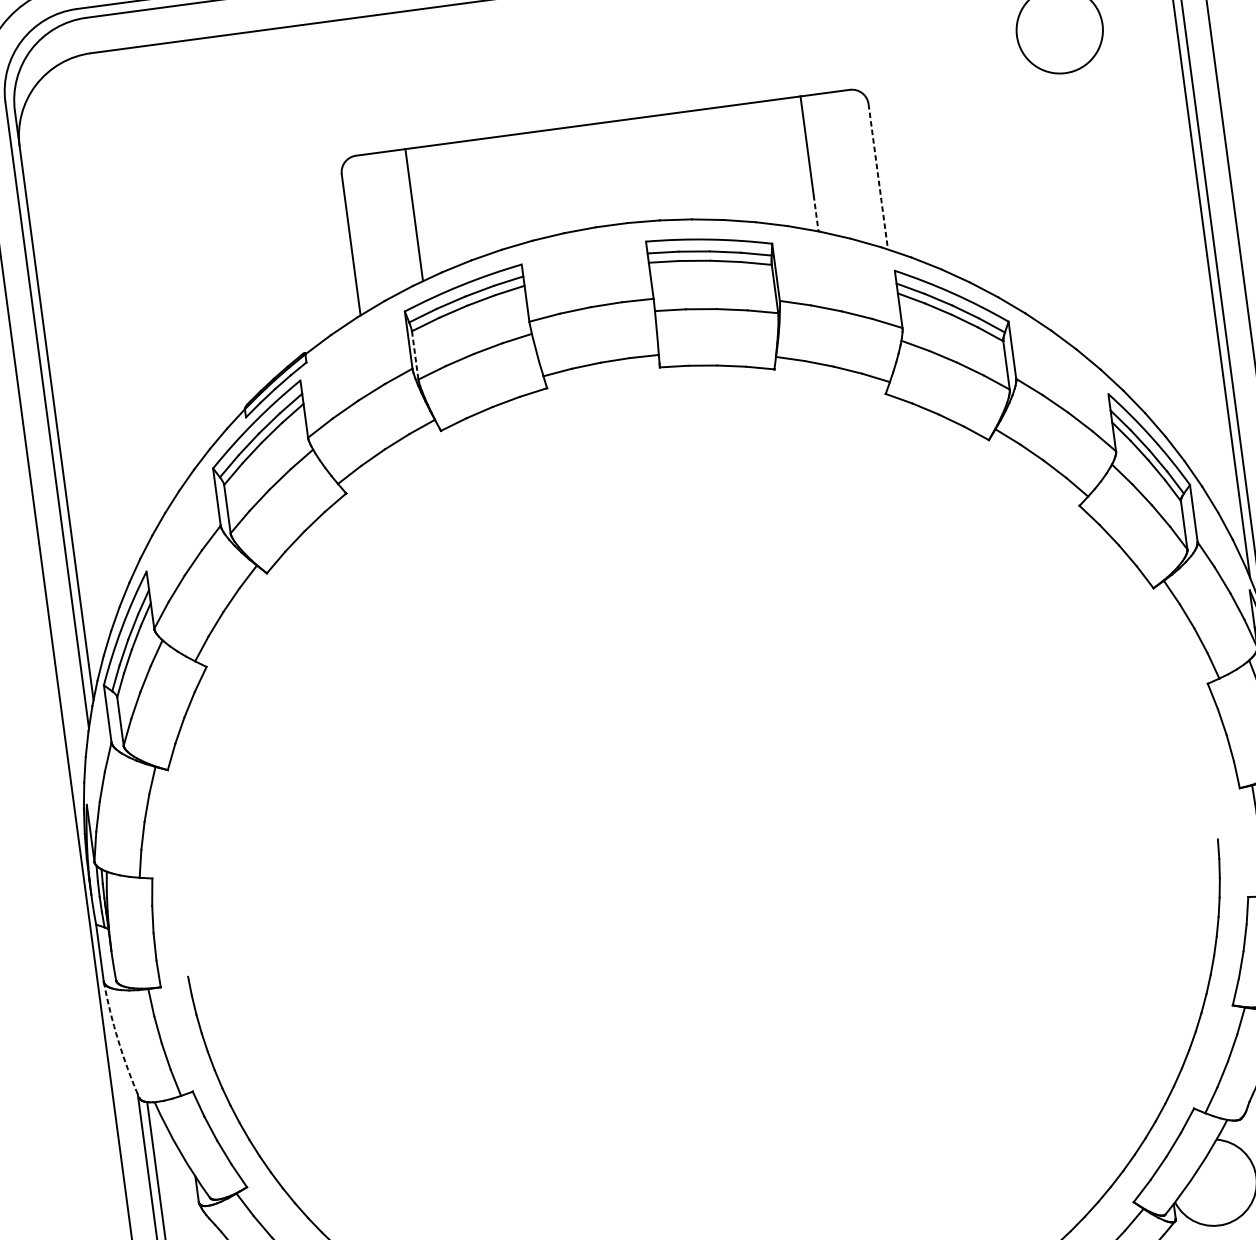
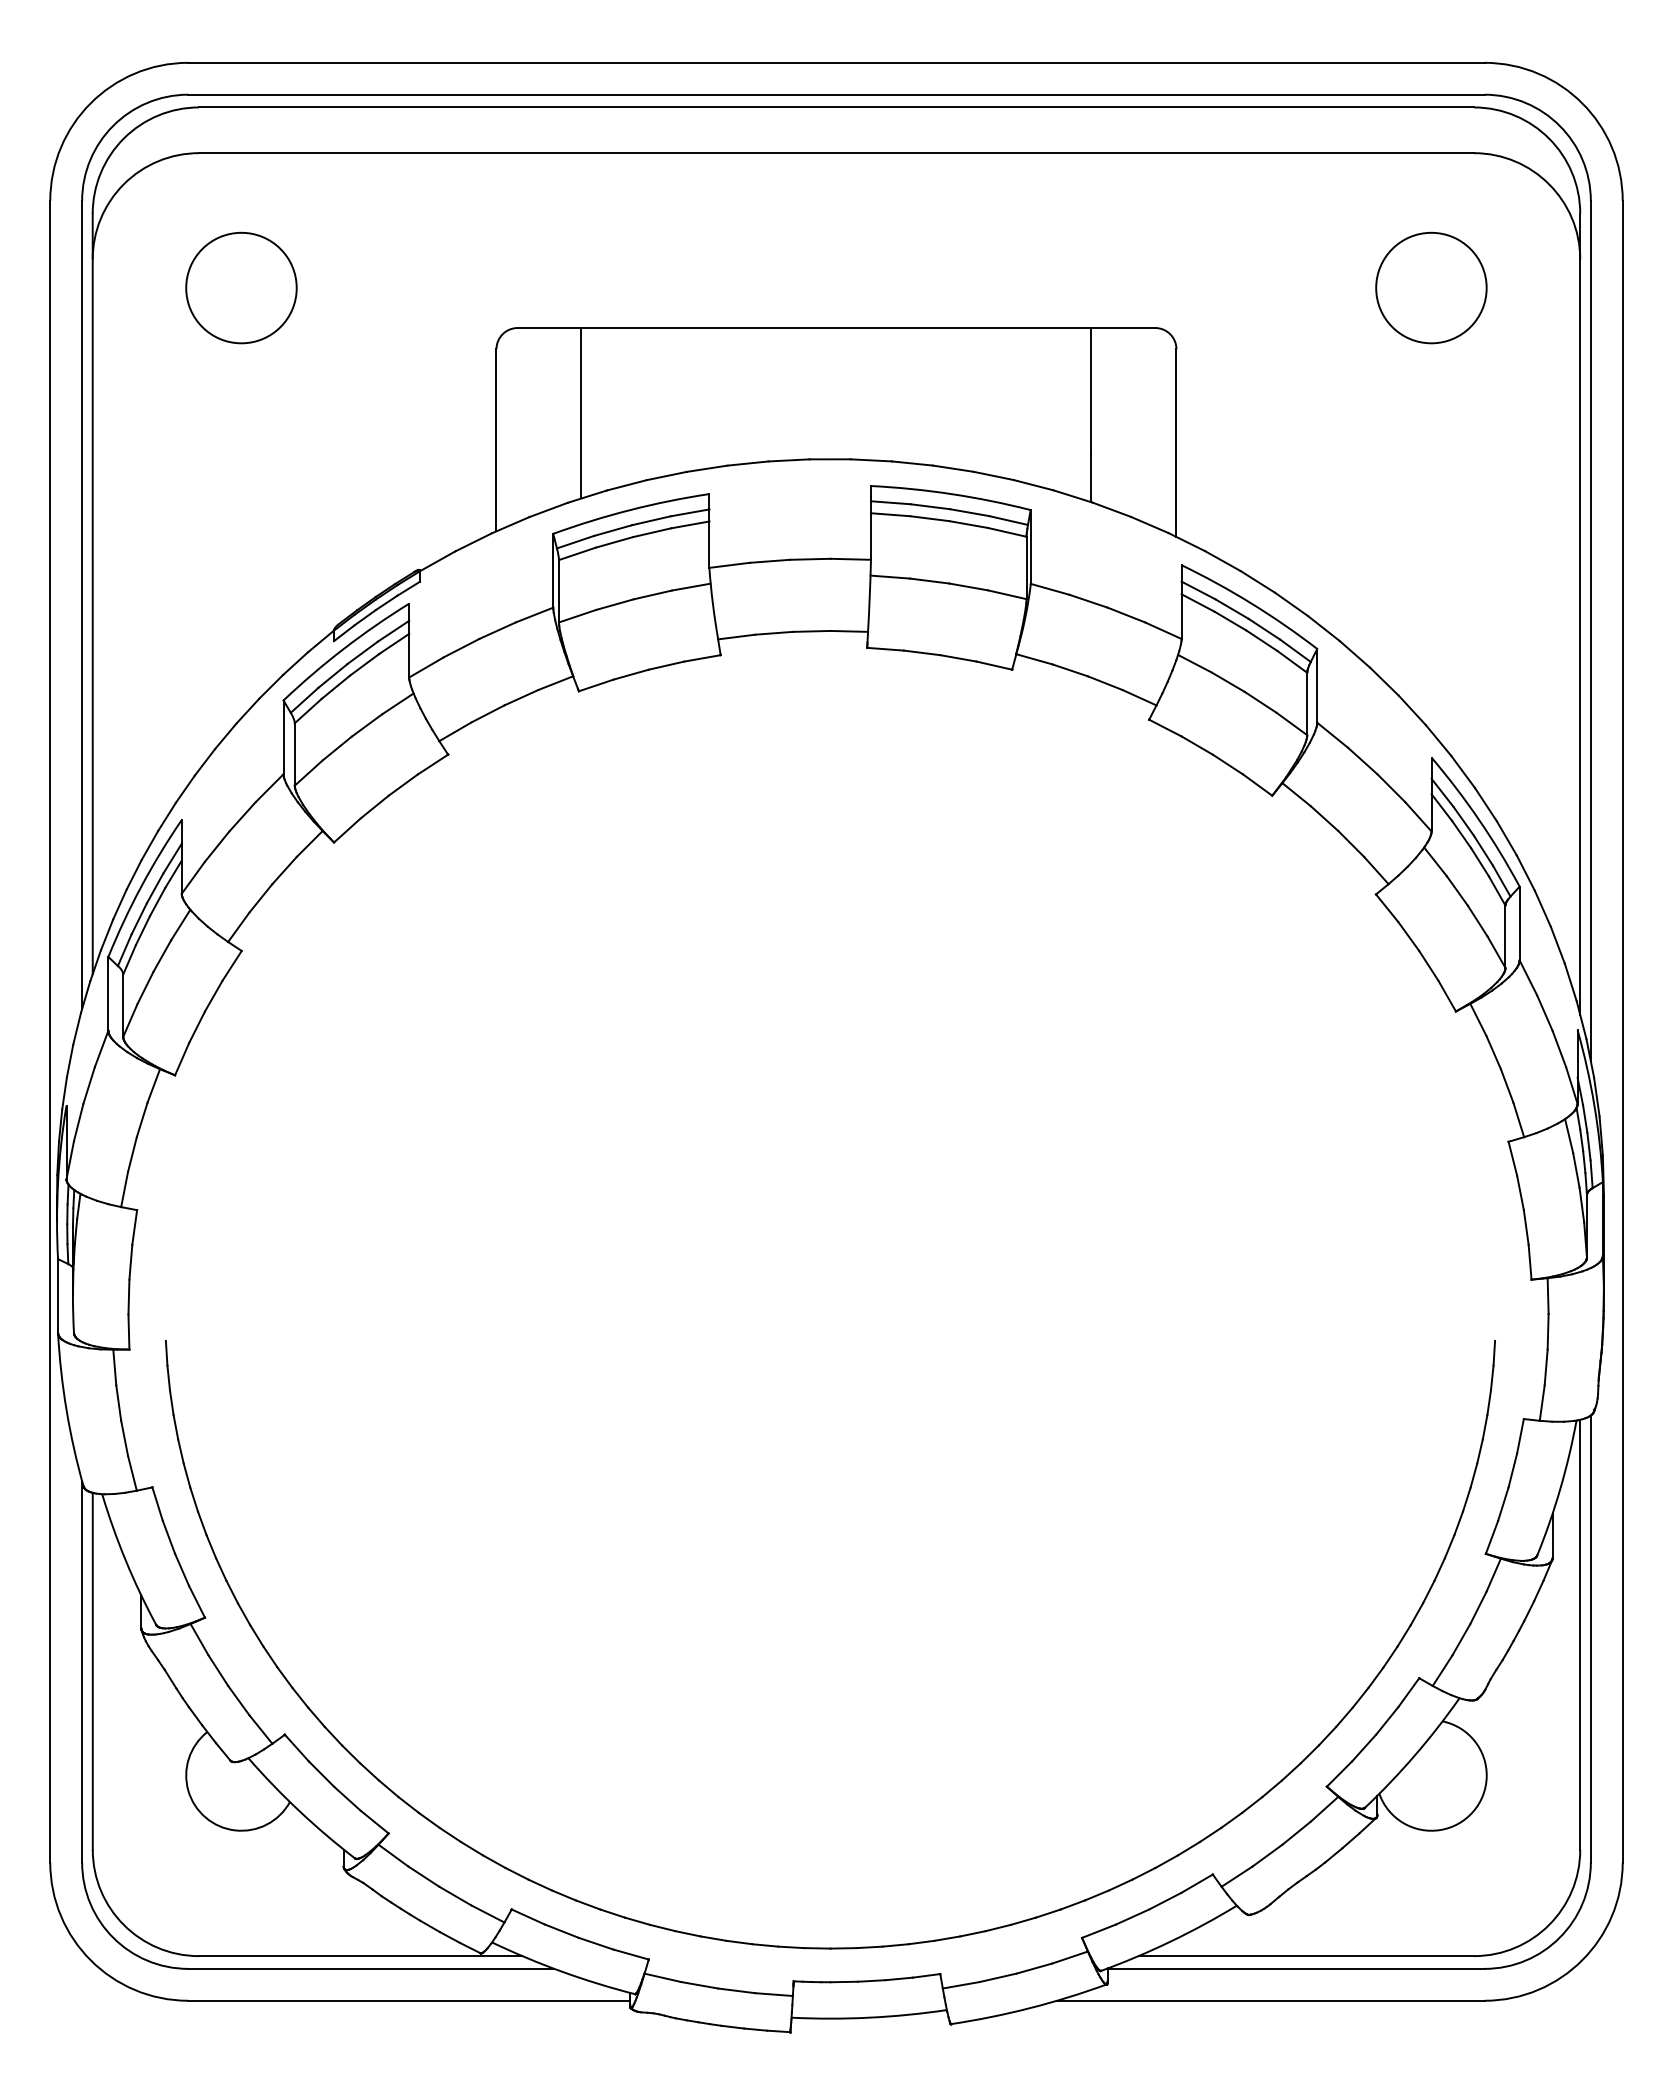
circle: (137, 152) -> (241, 287), added
line: (878, 177) -> (1176, 443), dashed -> solid
line: (816, 213) -> (1091, 479), dashed -> solid
line: (415, 355) -> (559, 591), dashed -> solid
arc: (118, 1041) -> (66, 1410), dashed -> solid

